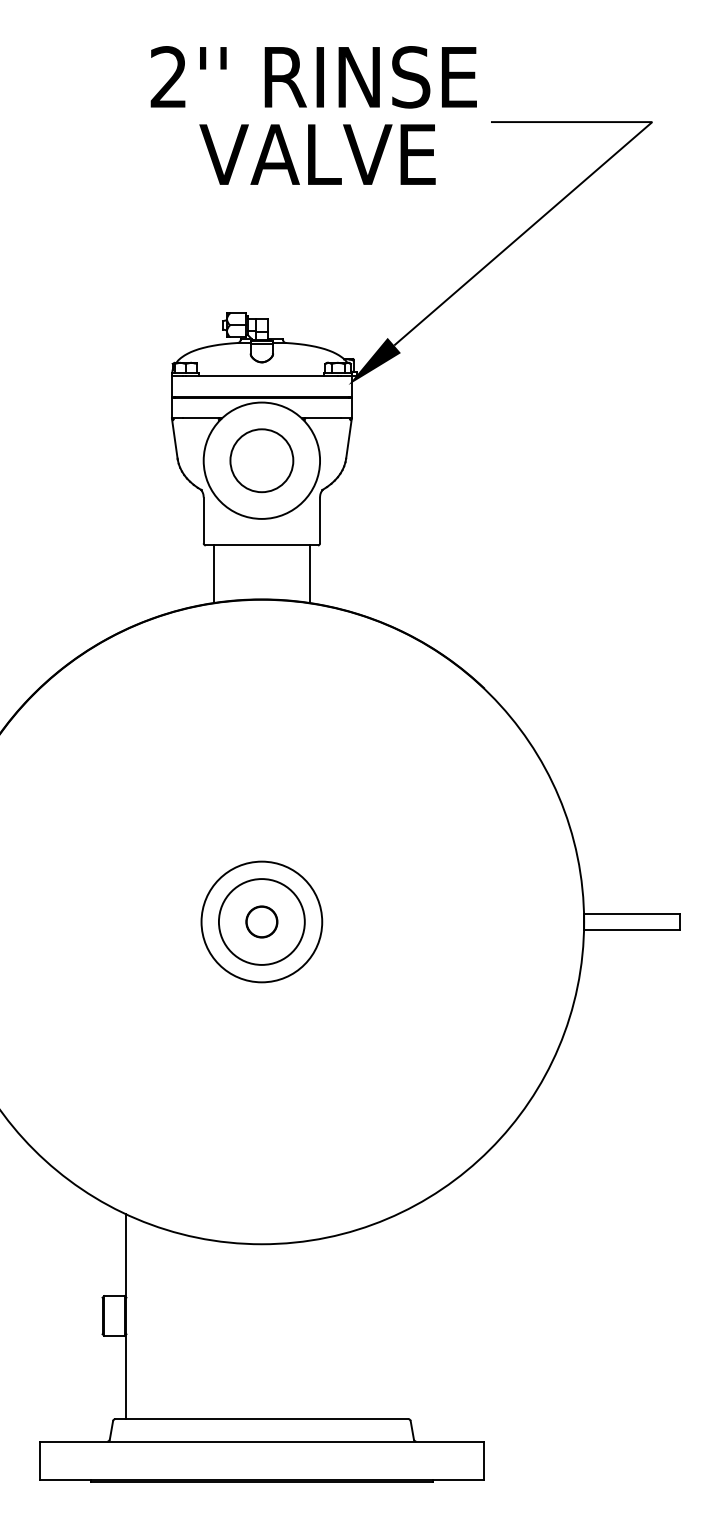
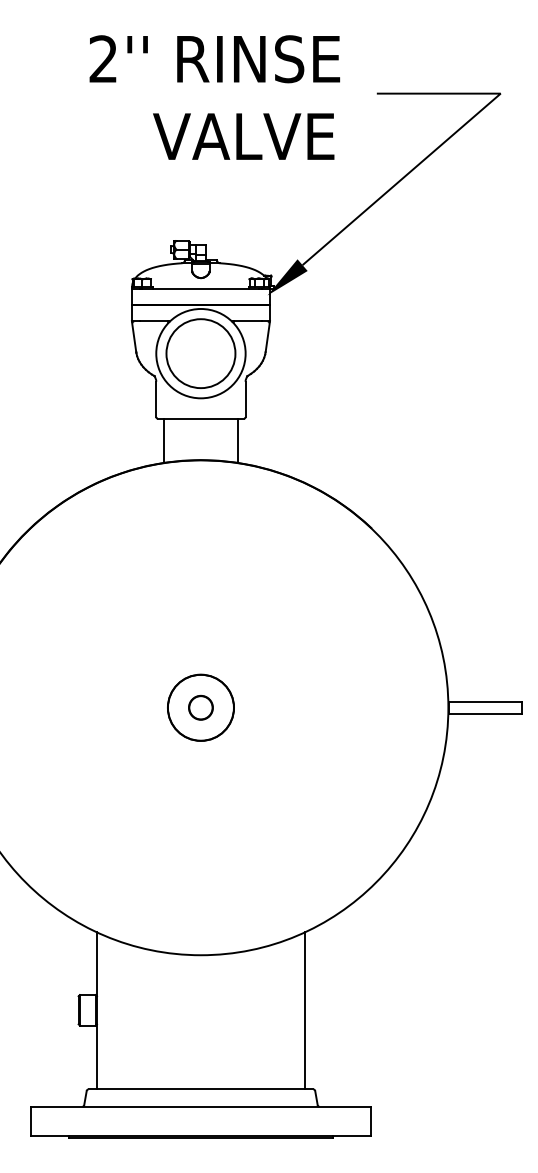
text: (313, 77) -> (214, 59), moved
text: (317, 154) -> (243, 136), moved
circle: (261, 460) -> (200, 353), size x1.43
circle: (261, 921) -> (200, 707), size x0.71
line: (396, 1316) -> (304, 1010), added

